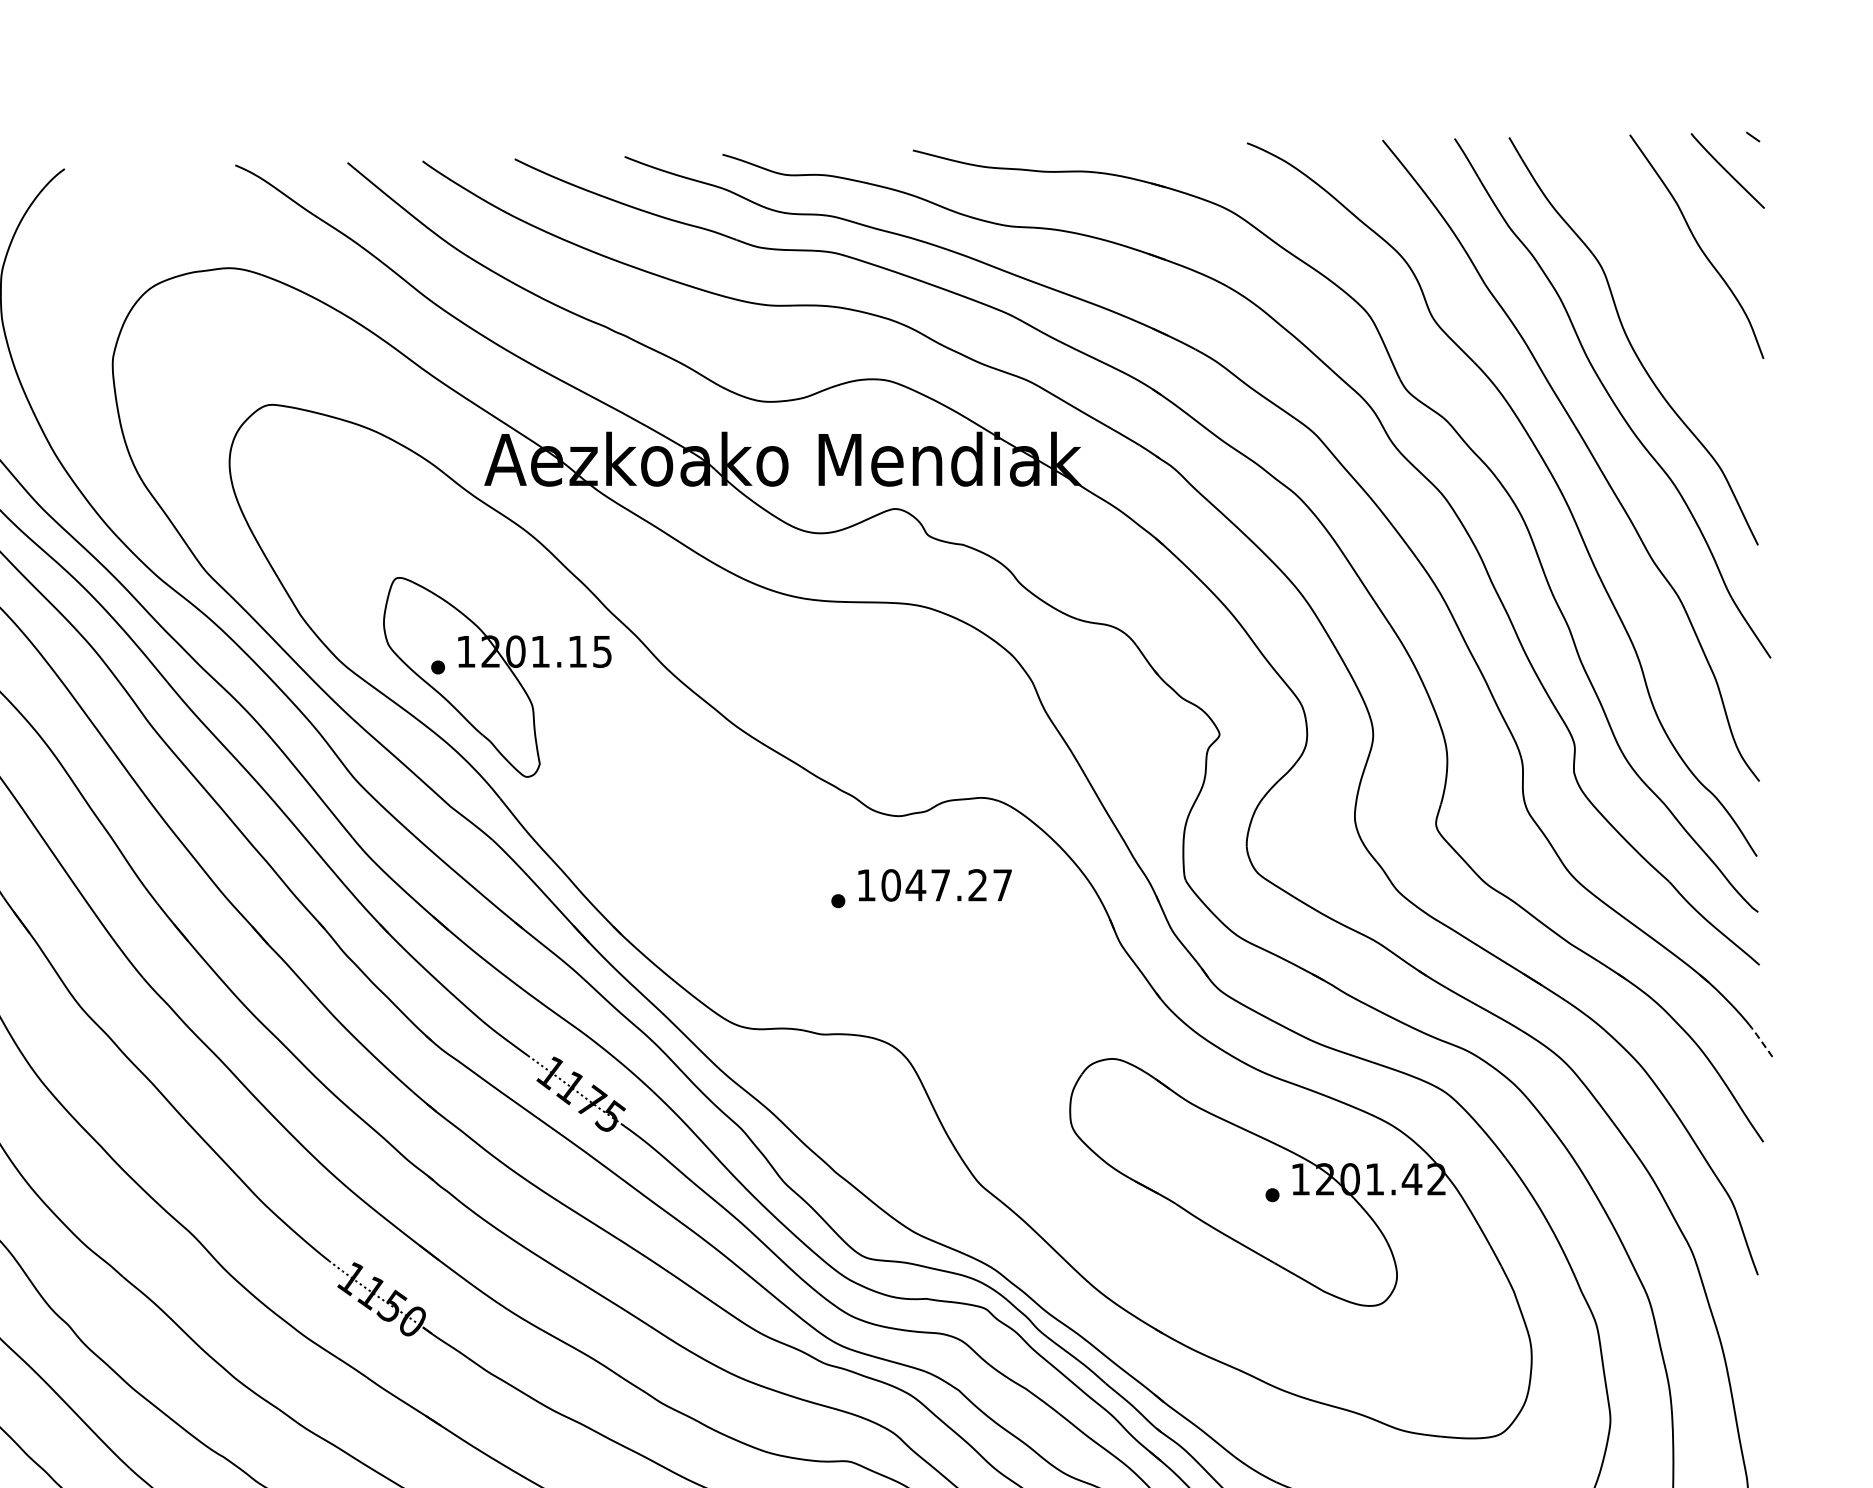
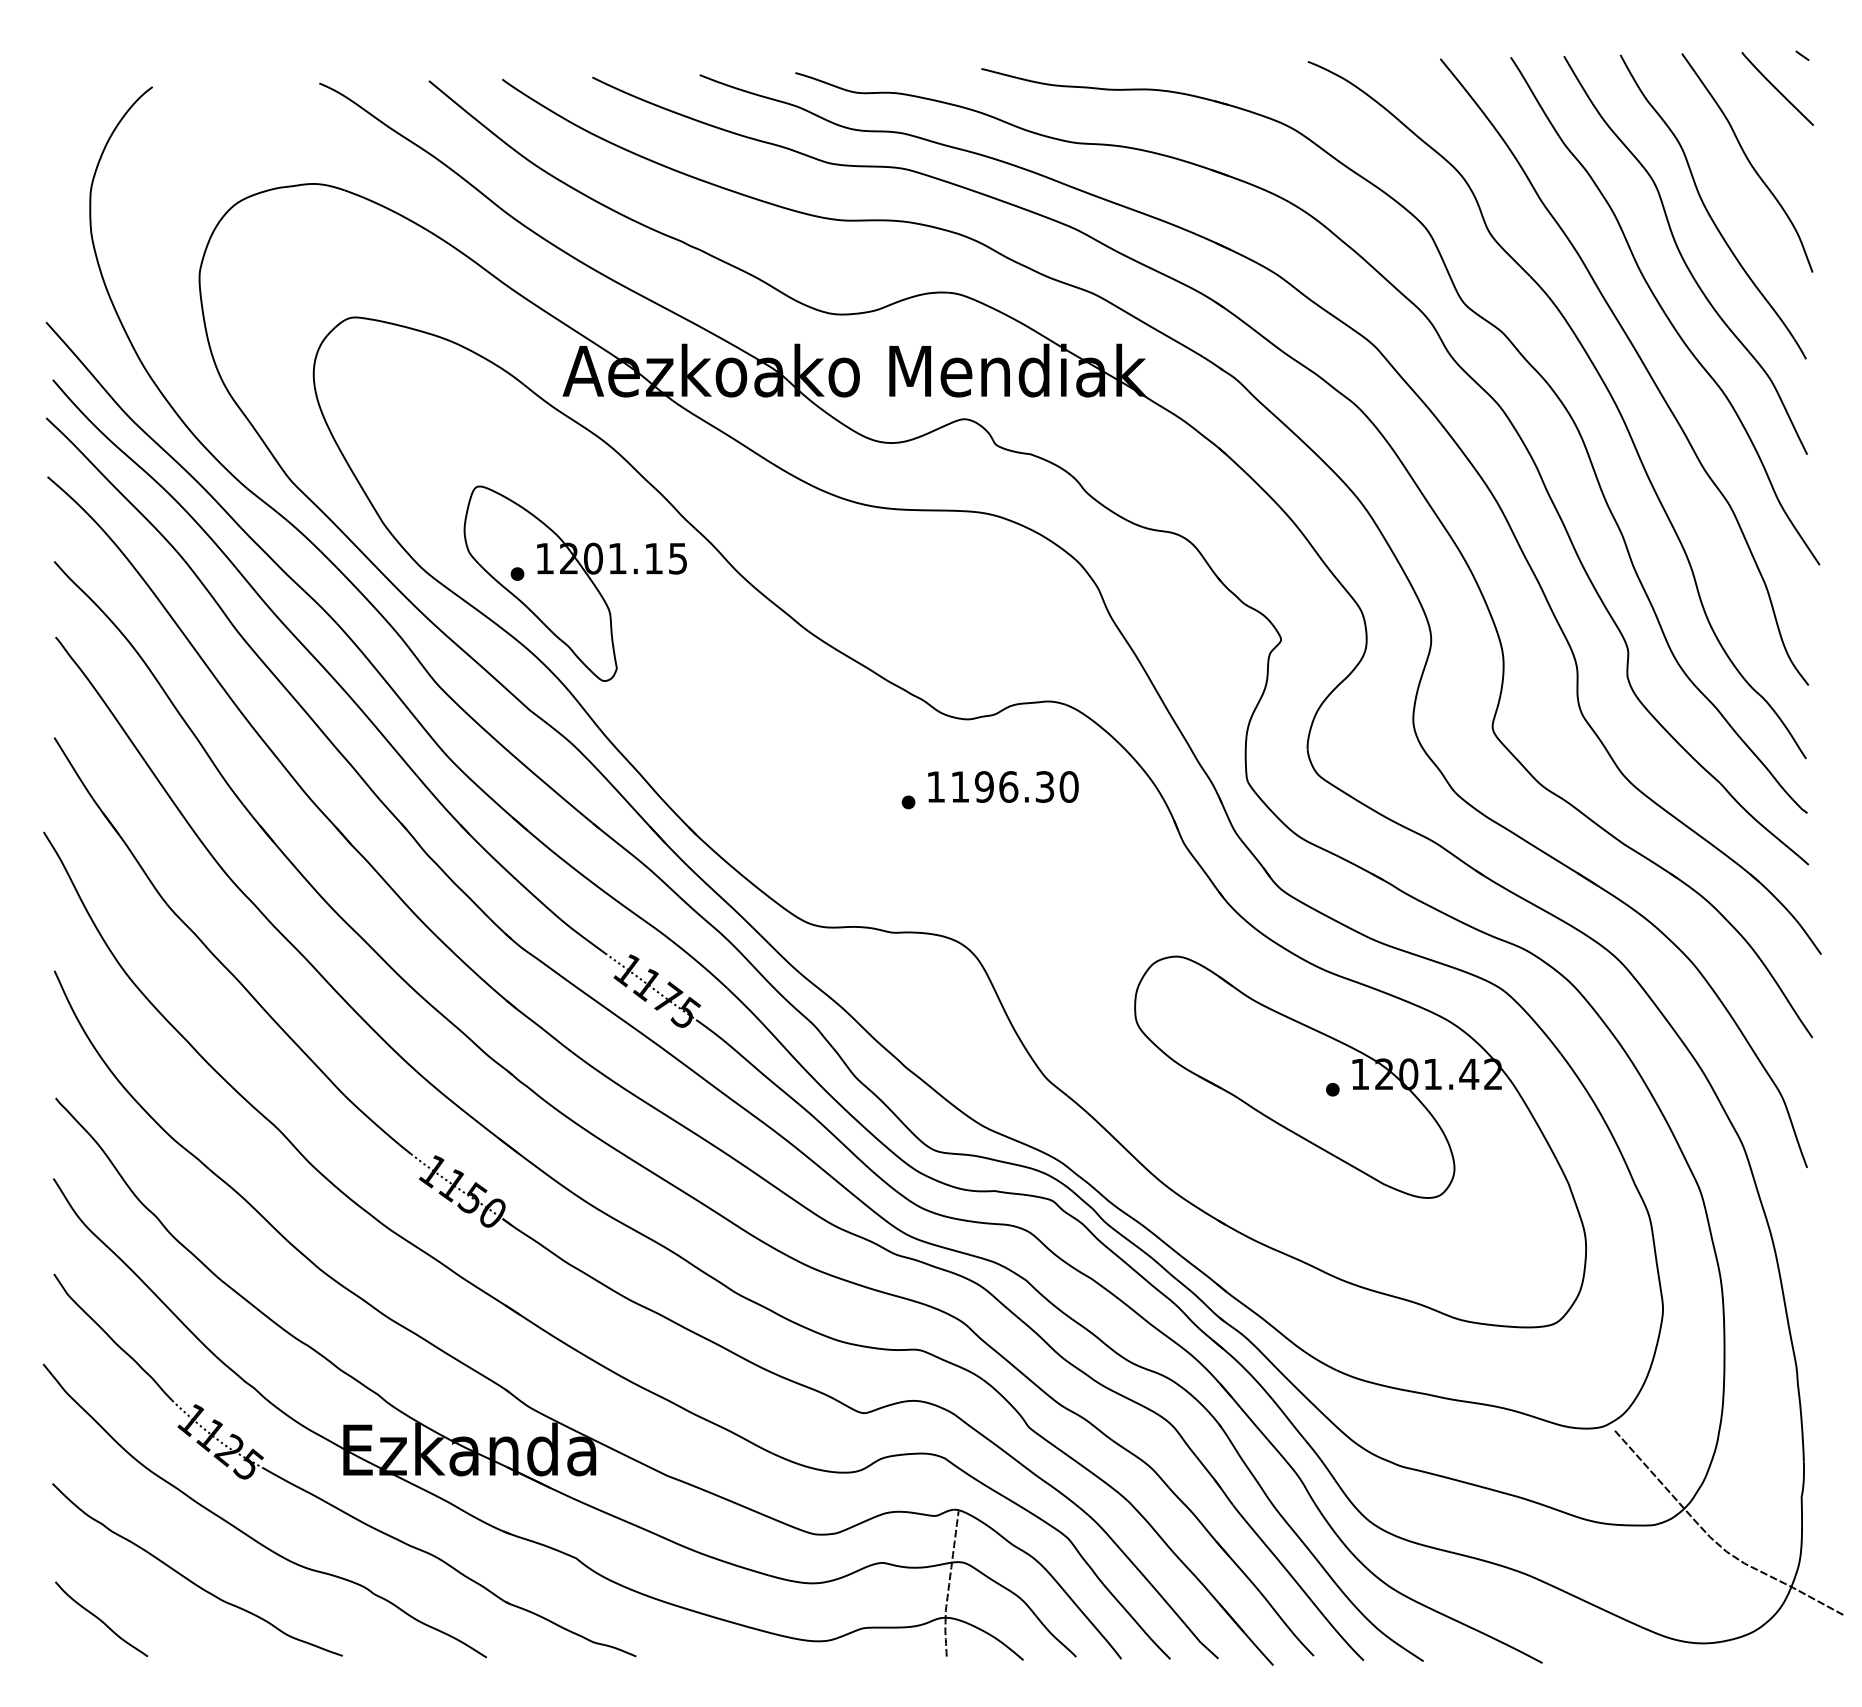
part: (1661, 291) -> (1712, 206), added
text: (946, 884) -> (1014, 786), 1047.27 -> 1196.30
line: (1760, 1039) -> (1809, 937), dashed -> solid

